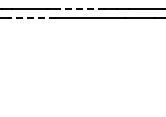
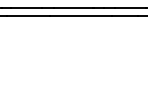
line: (81, 9) -> (72, 8), dashed -> solid
line: (31, 17) -> (28, 15), dashed -> solid

